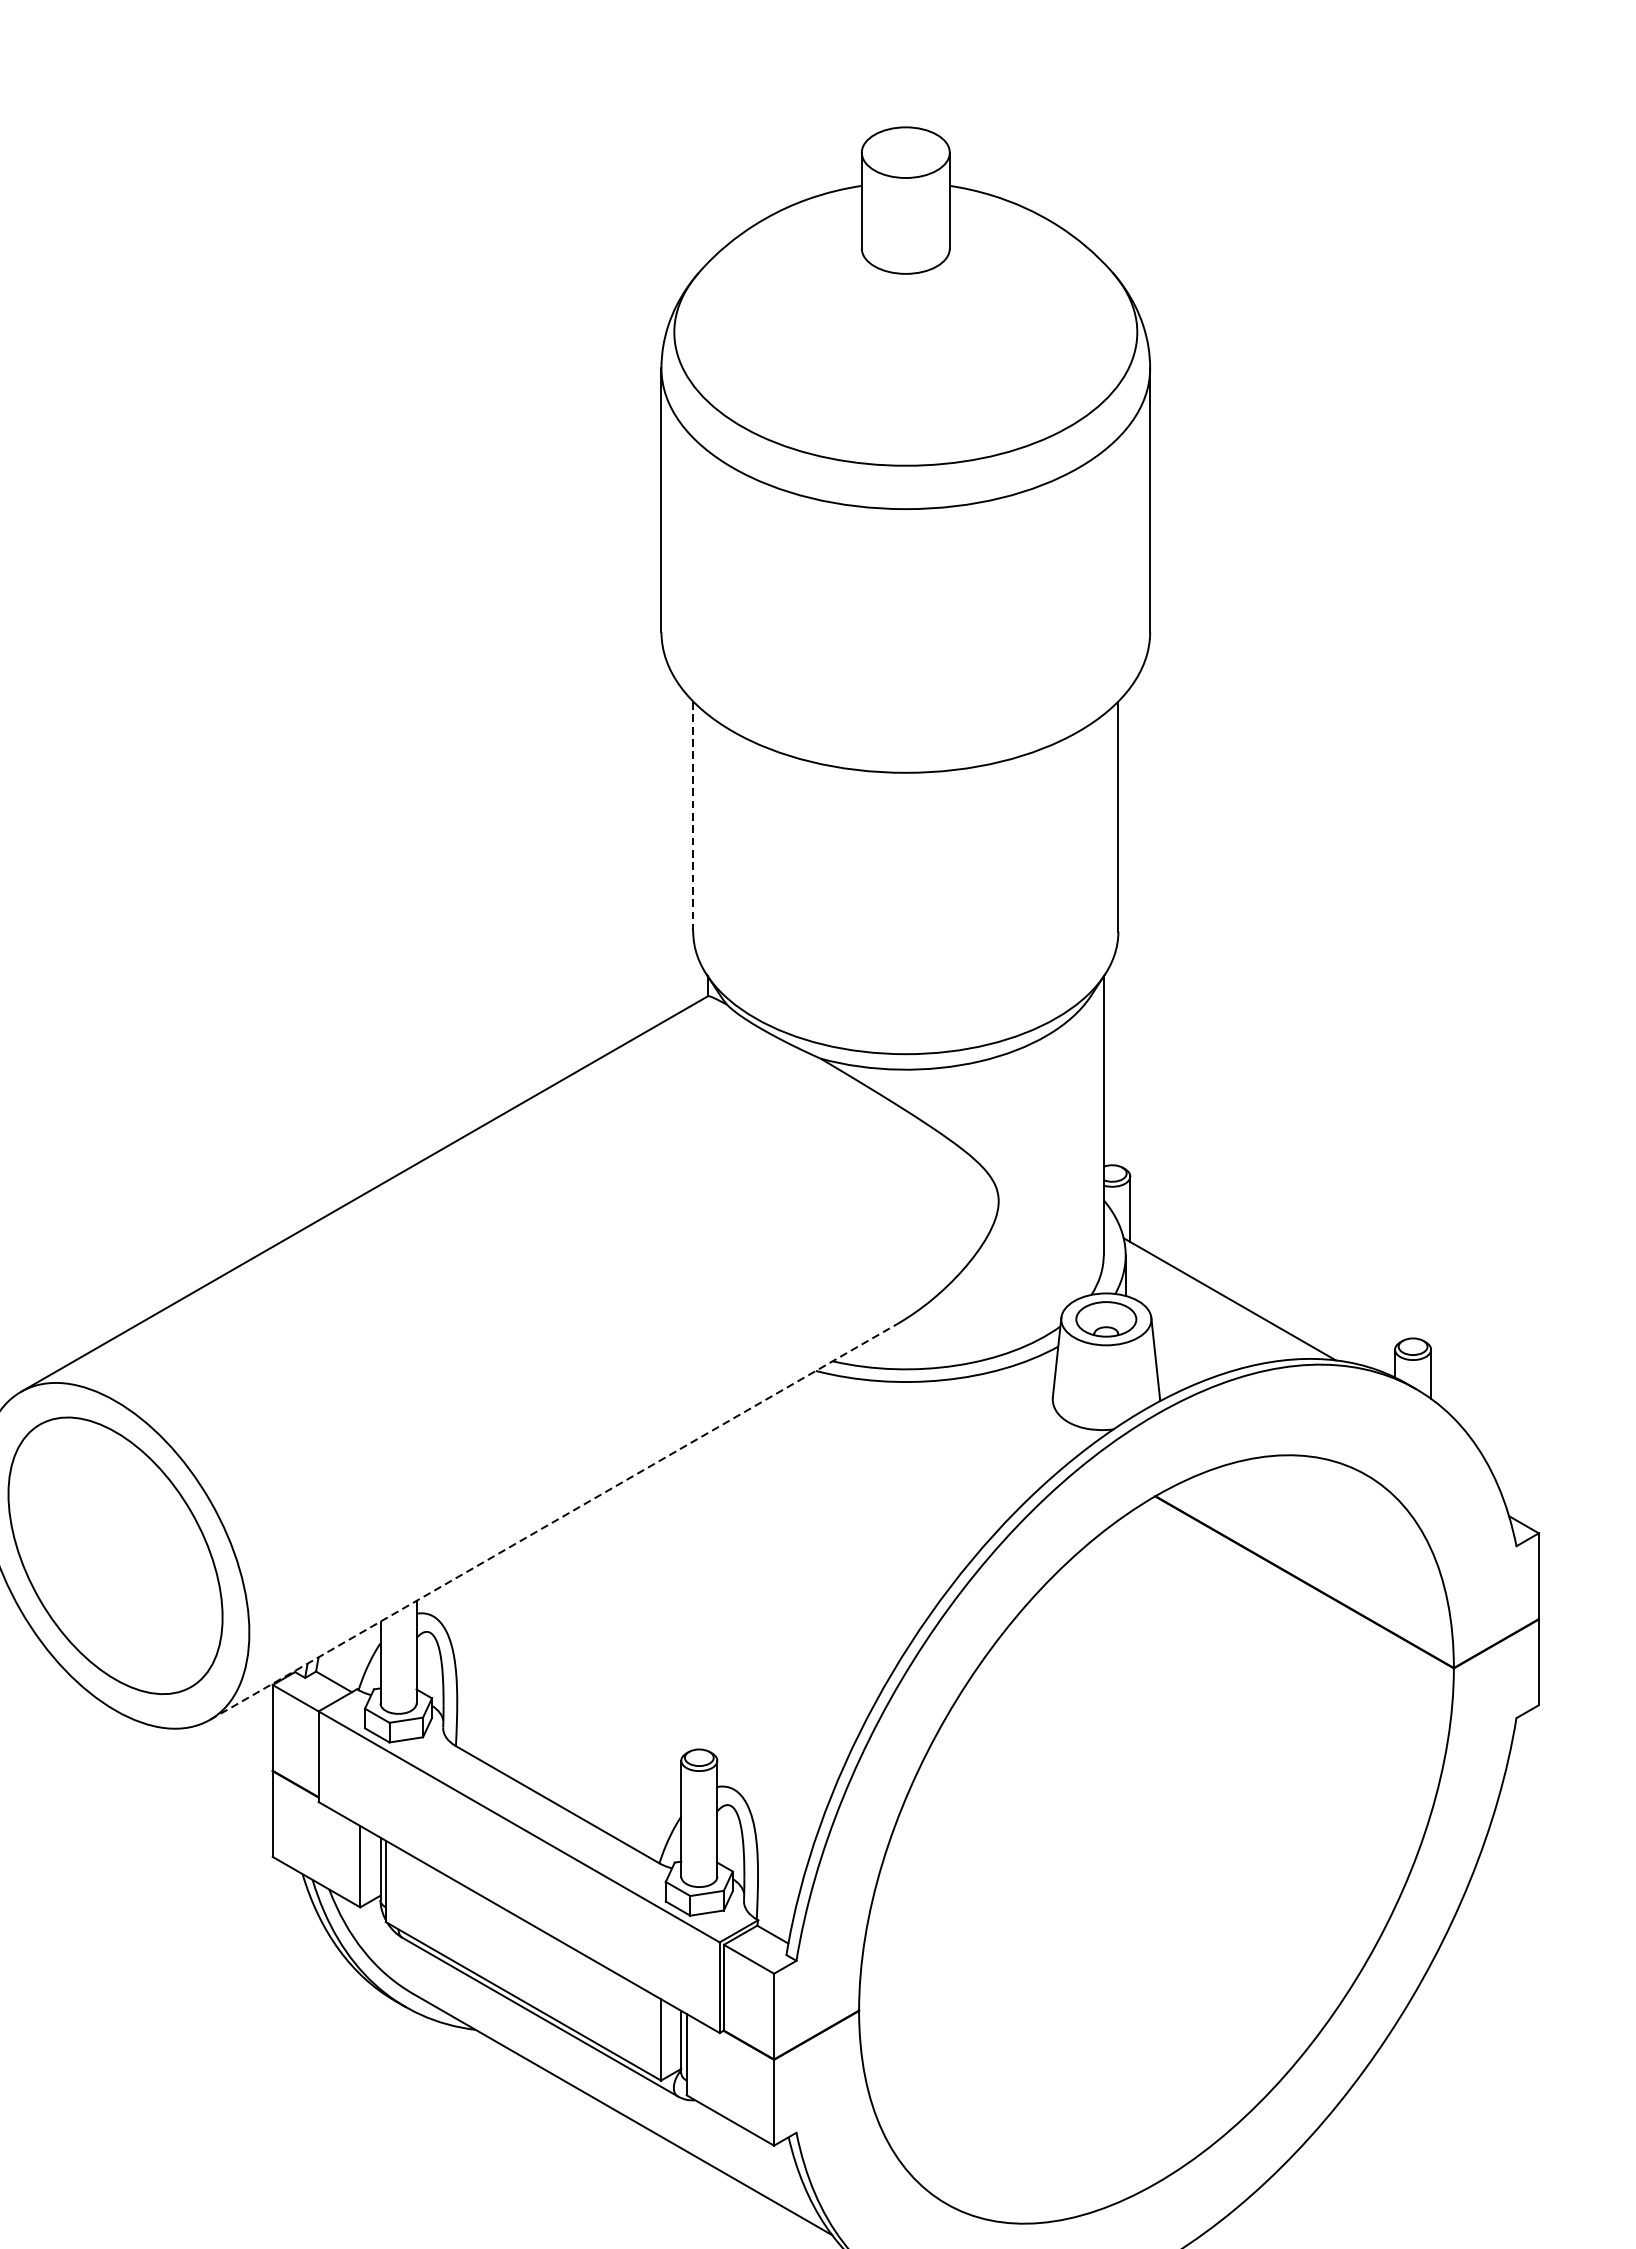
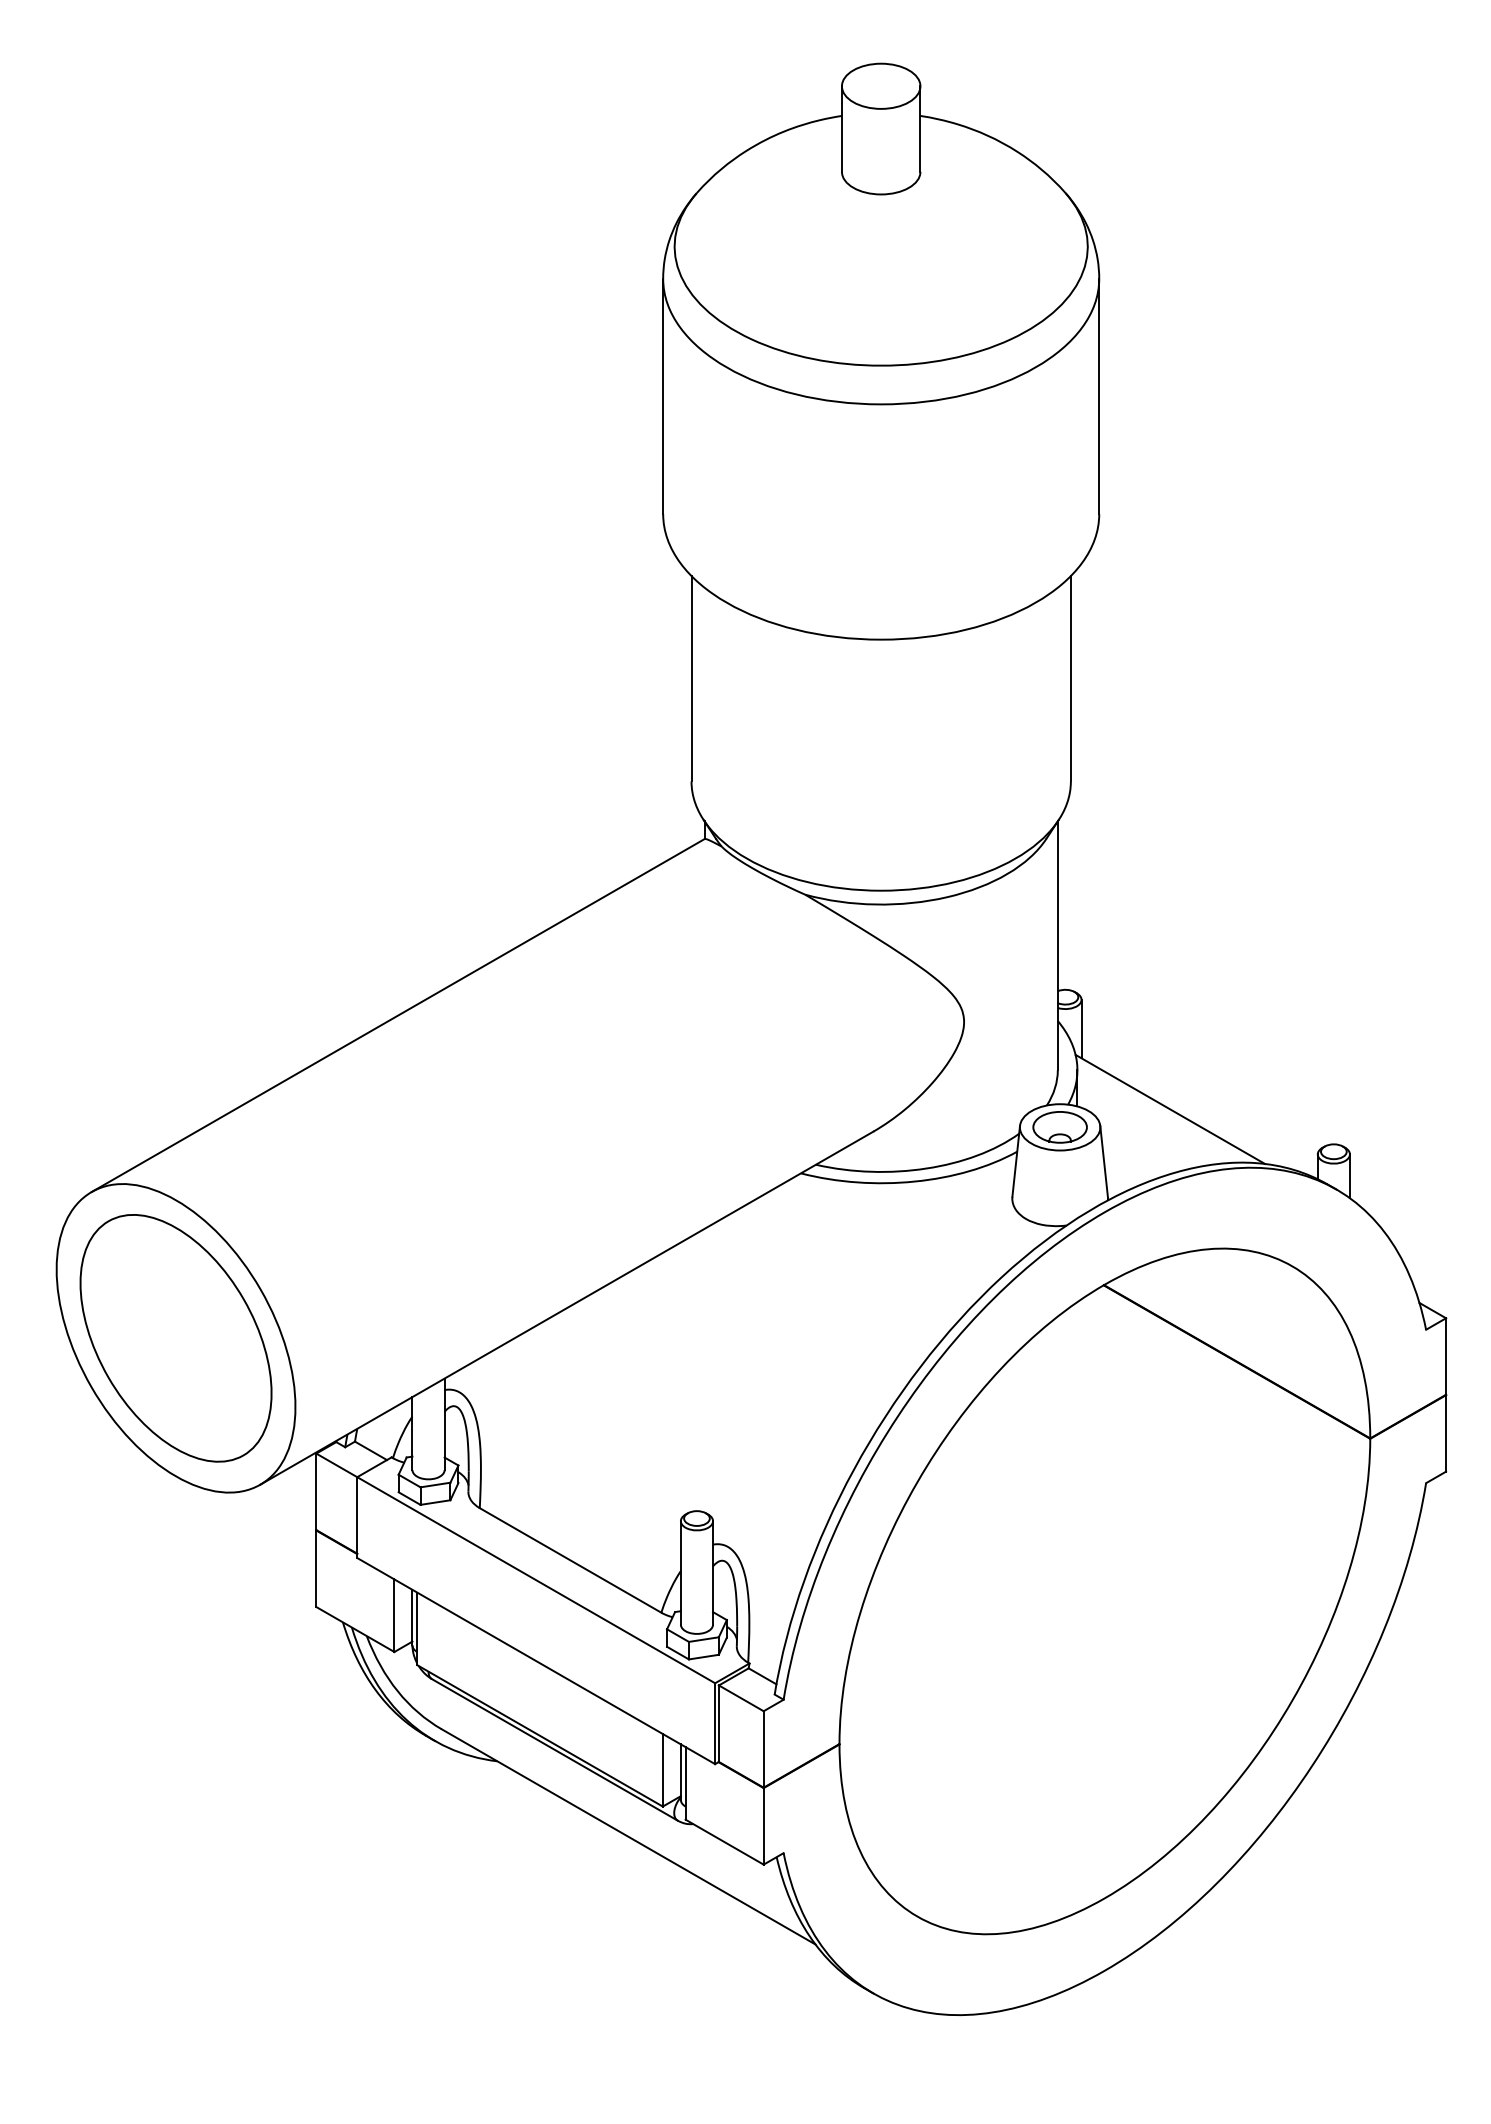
line: (693, 816) -> (691, 678), dashed -> solid
line: (553, 1522) -> (566, 1308), dashed -> solid

